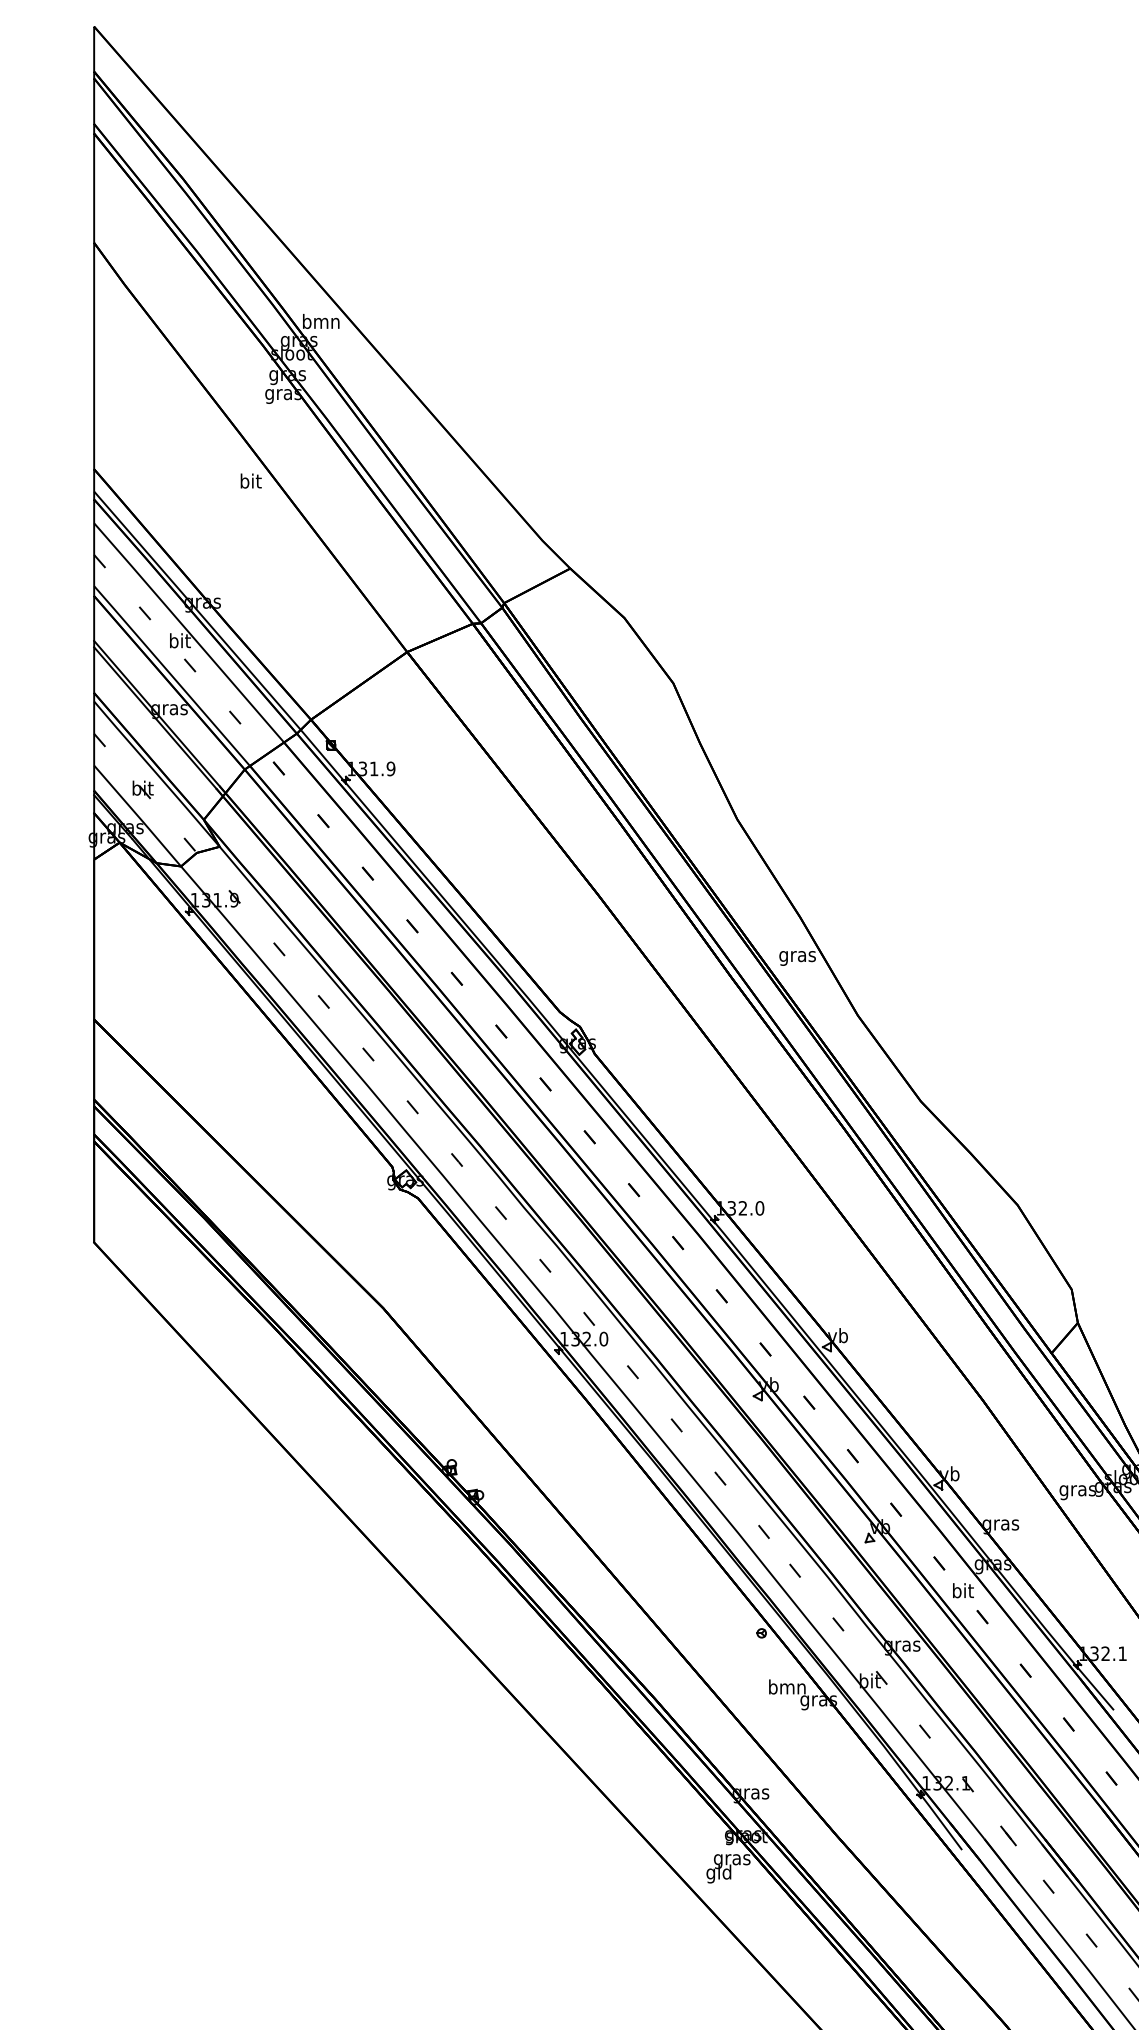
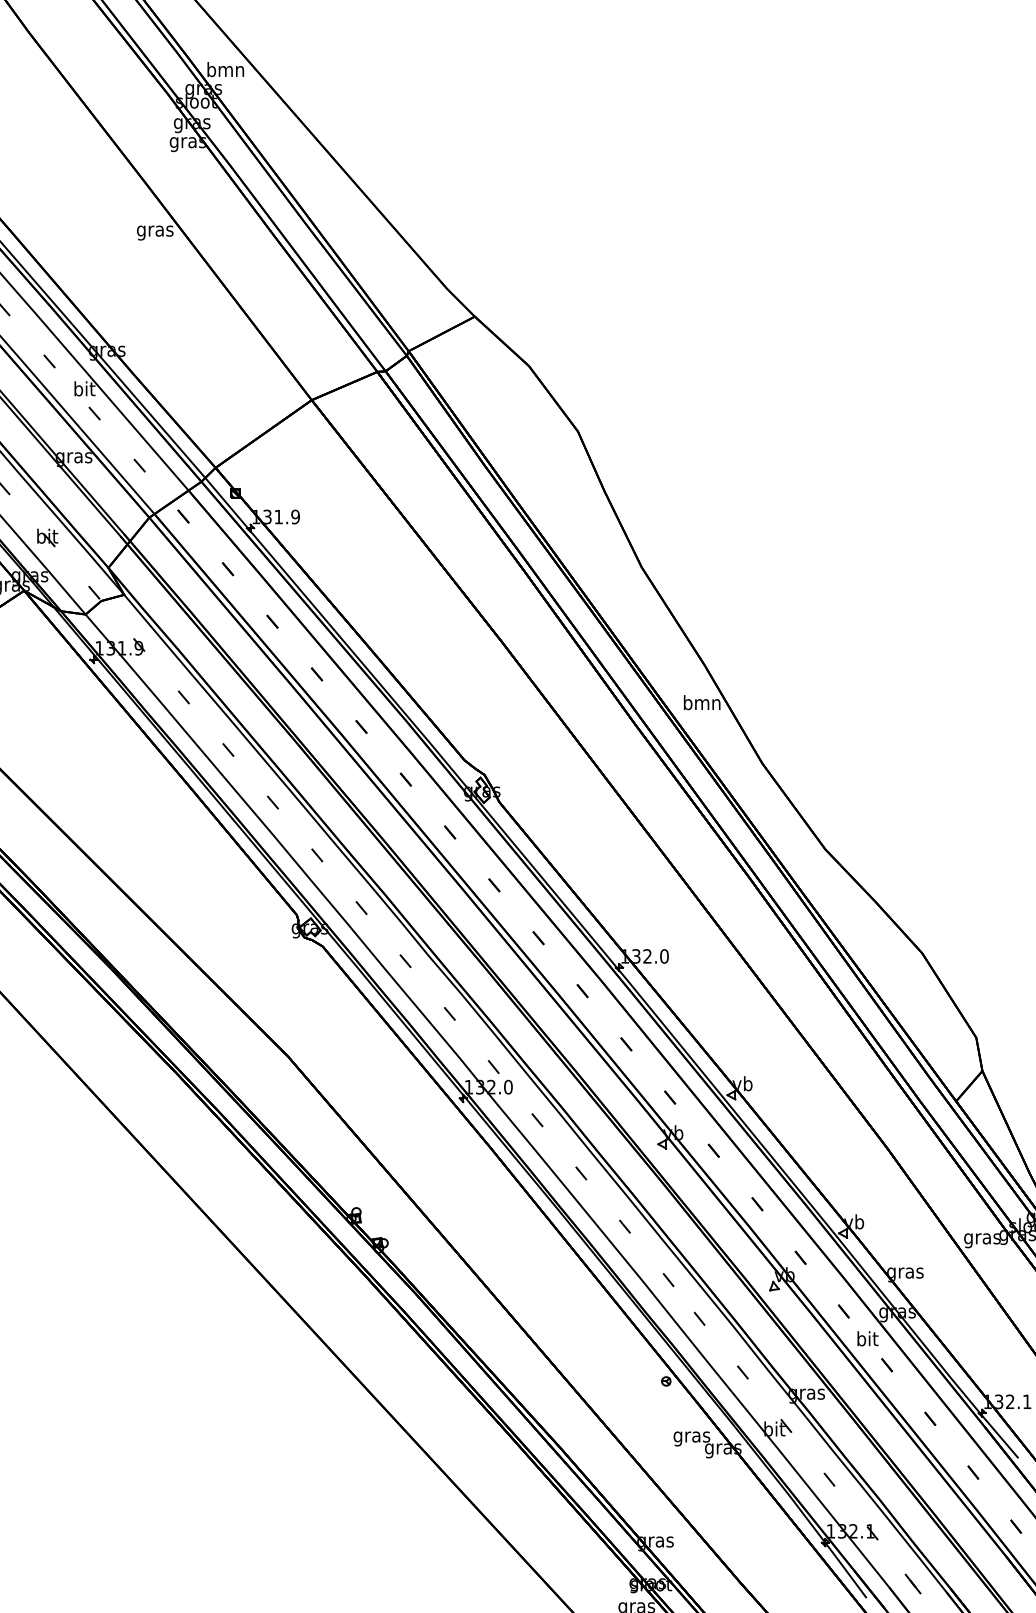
text: (250, 482) -> (155, 230), bit -> gras
text: (797, 956) -> (702, 704), gras -> bmn
text: (787, 1688) -> (692, 1436), bmn -> gras

